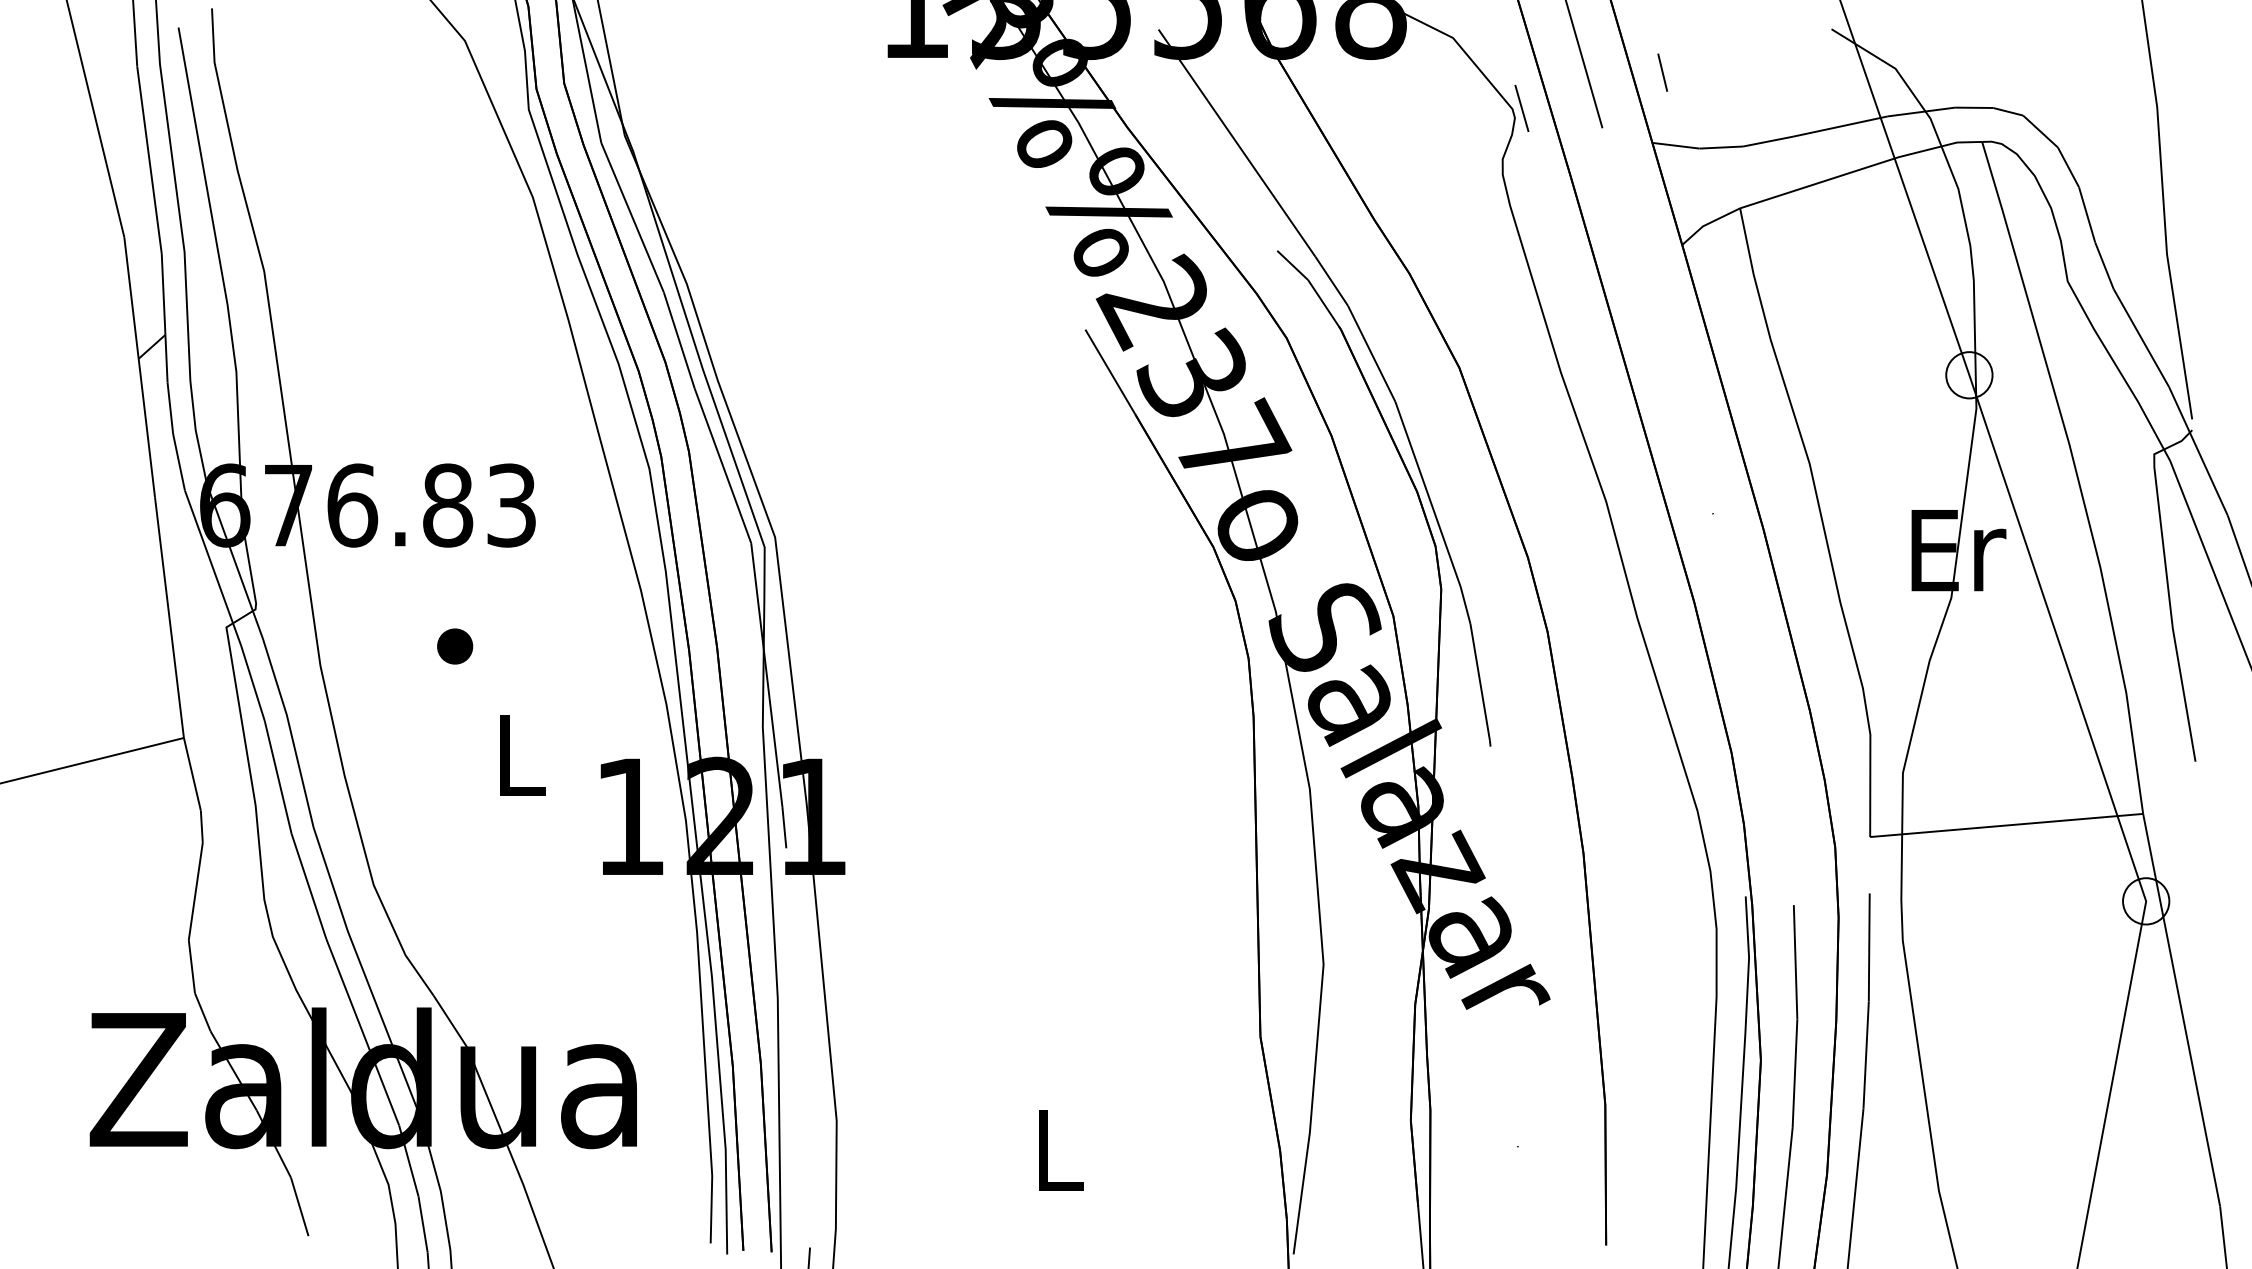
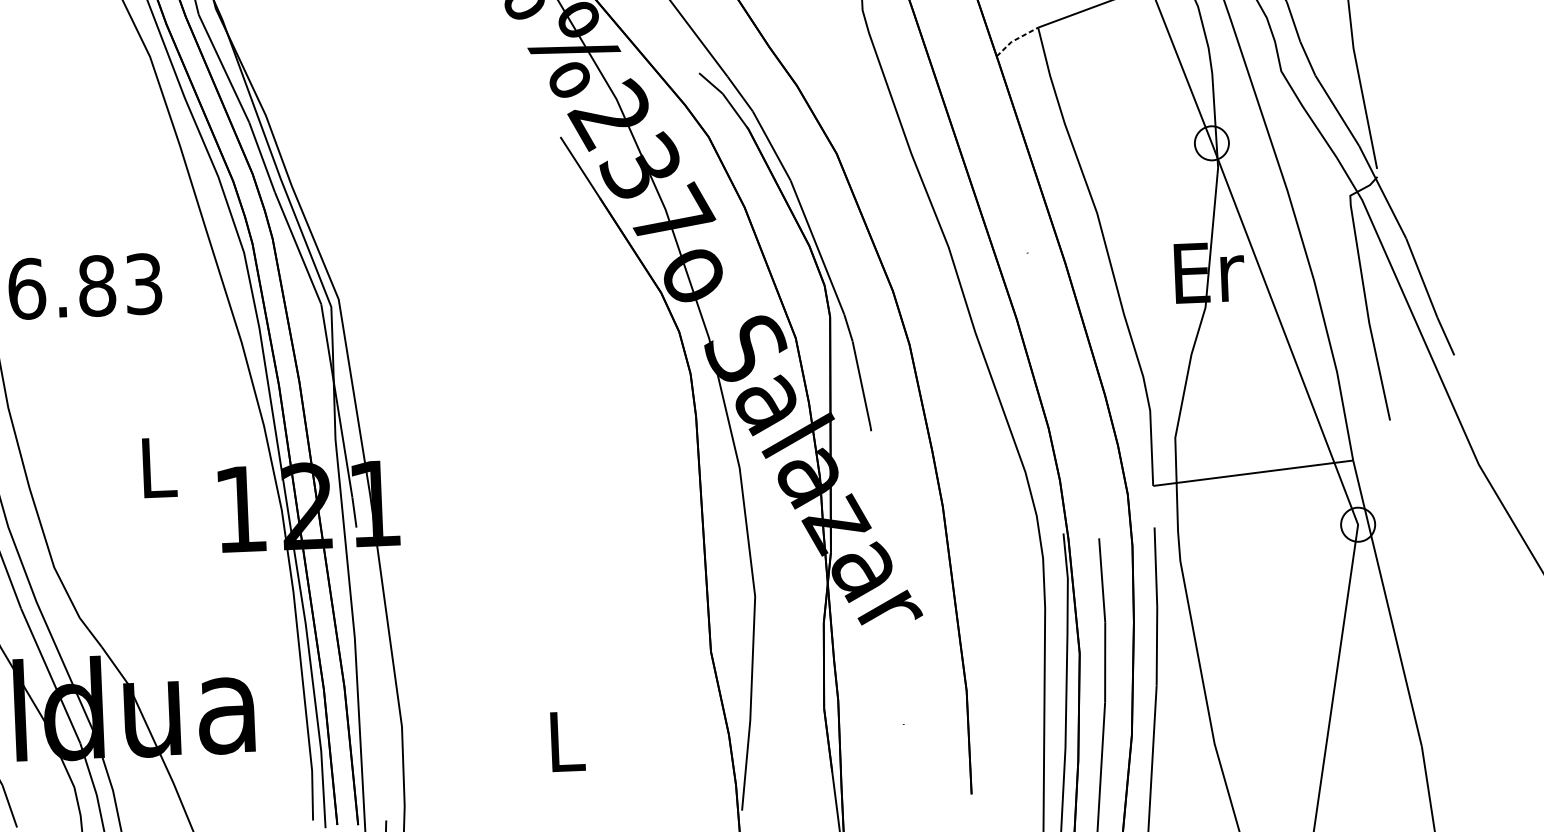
line: (1709, 223) -> (1016, 39), solid -> dashed
part: (455, 646) -> (107, 389), removed

